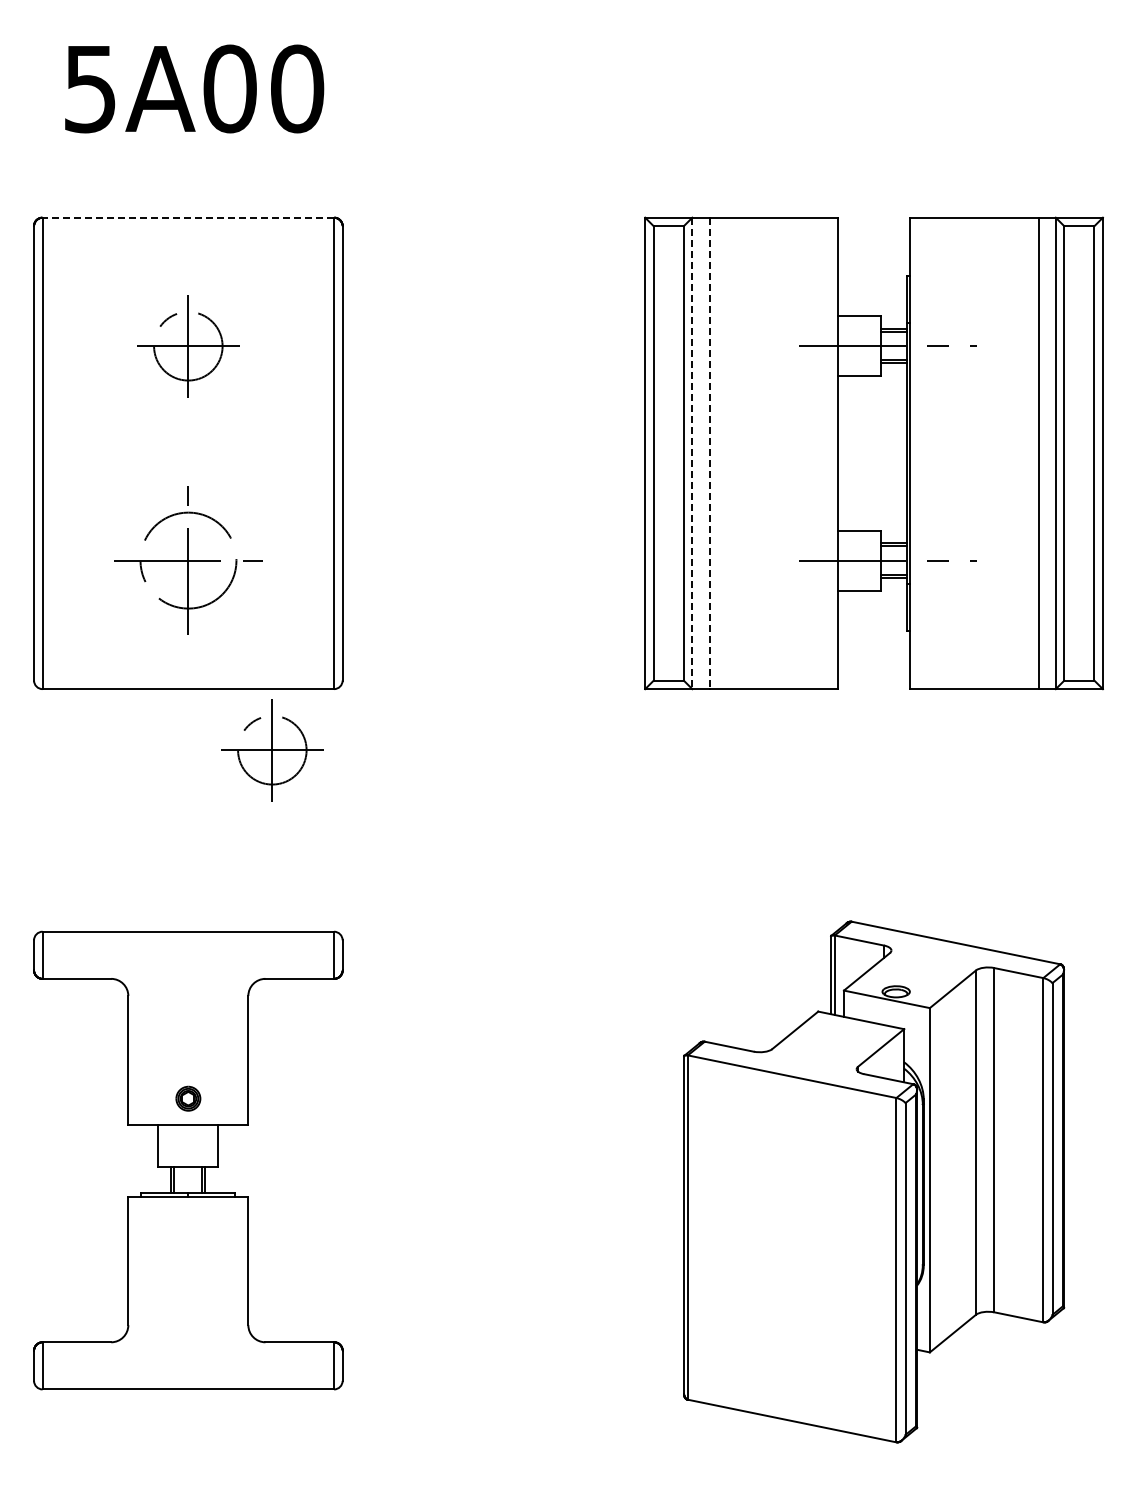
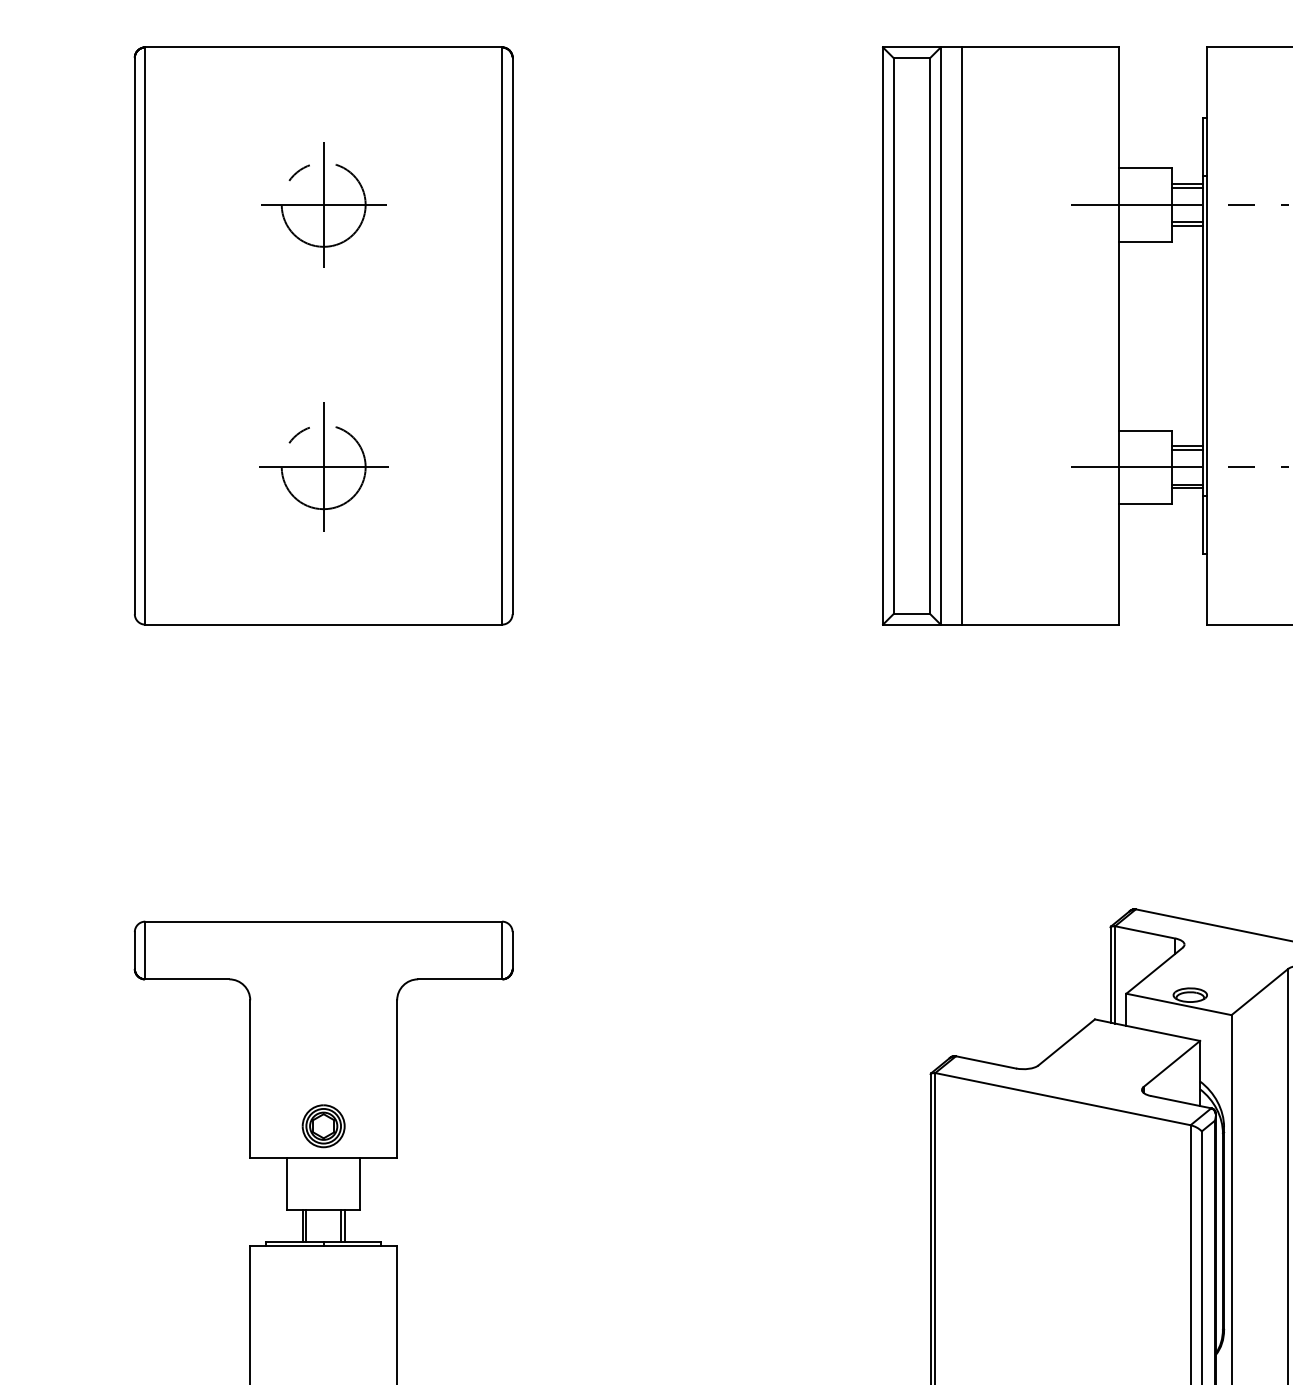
line: (188, 217) -> (323, 47), dashed -> solid
line: (692, 453) -> (940, 336), dashed -> solid
line: (709, 453) -> (961, 336), dashed -> solid
part: (187, 560) -> (322, 467), size x0.71
part: (272, 750) -> (426, 699), removed
part: (188, 1098) -> (323, 1125), size x1.43

